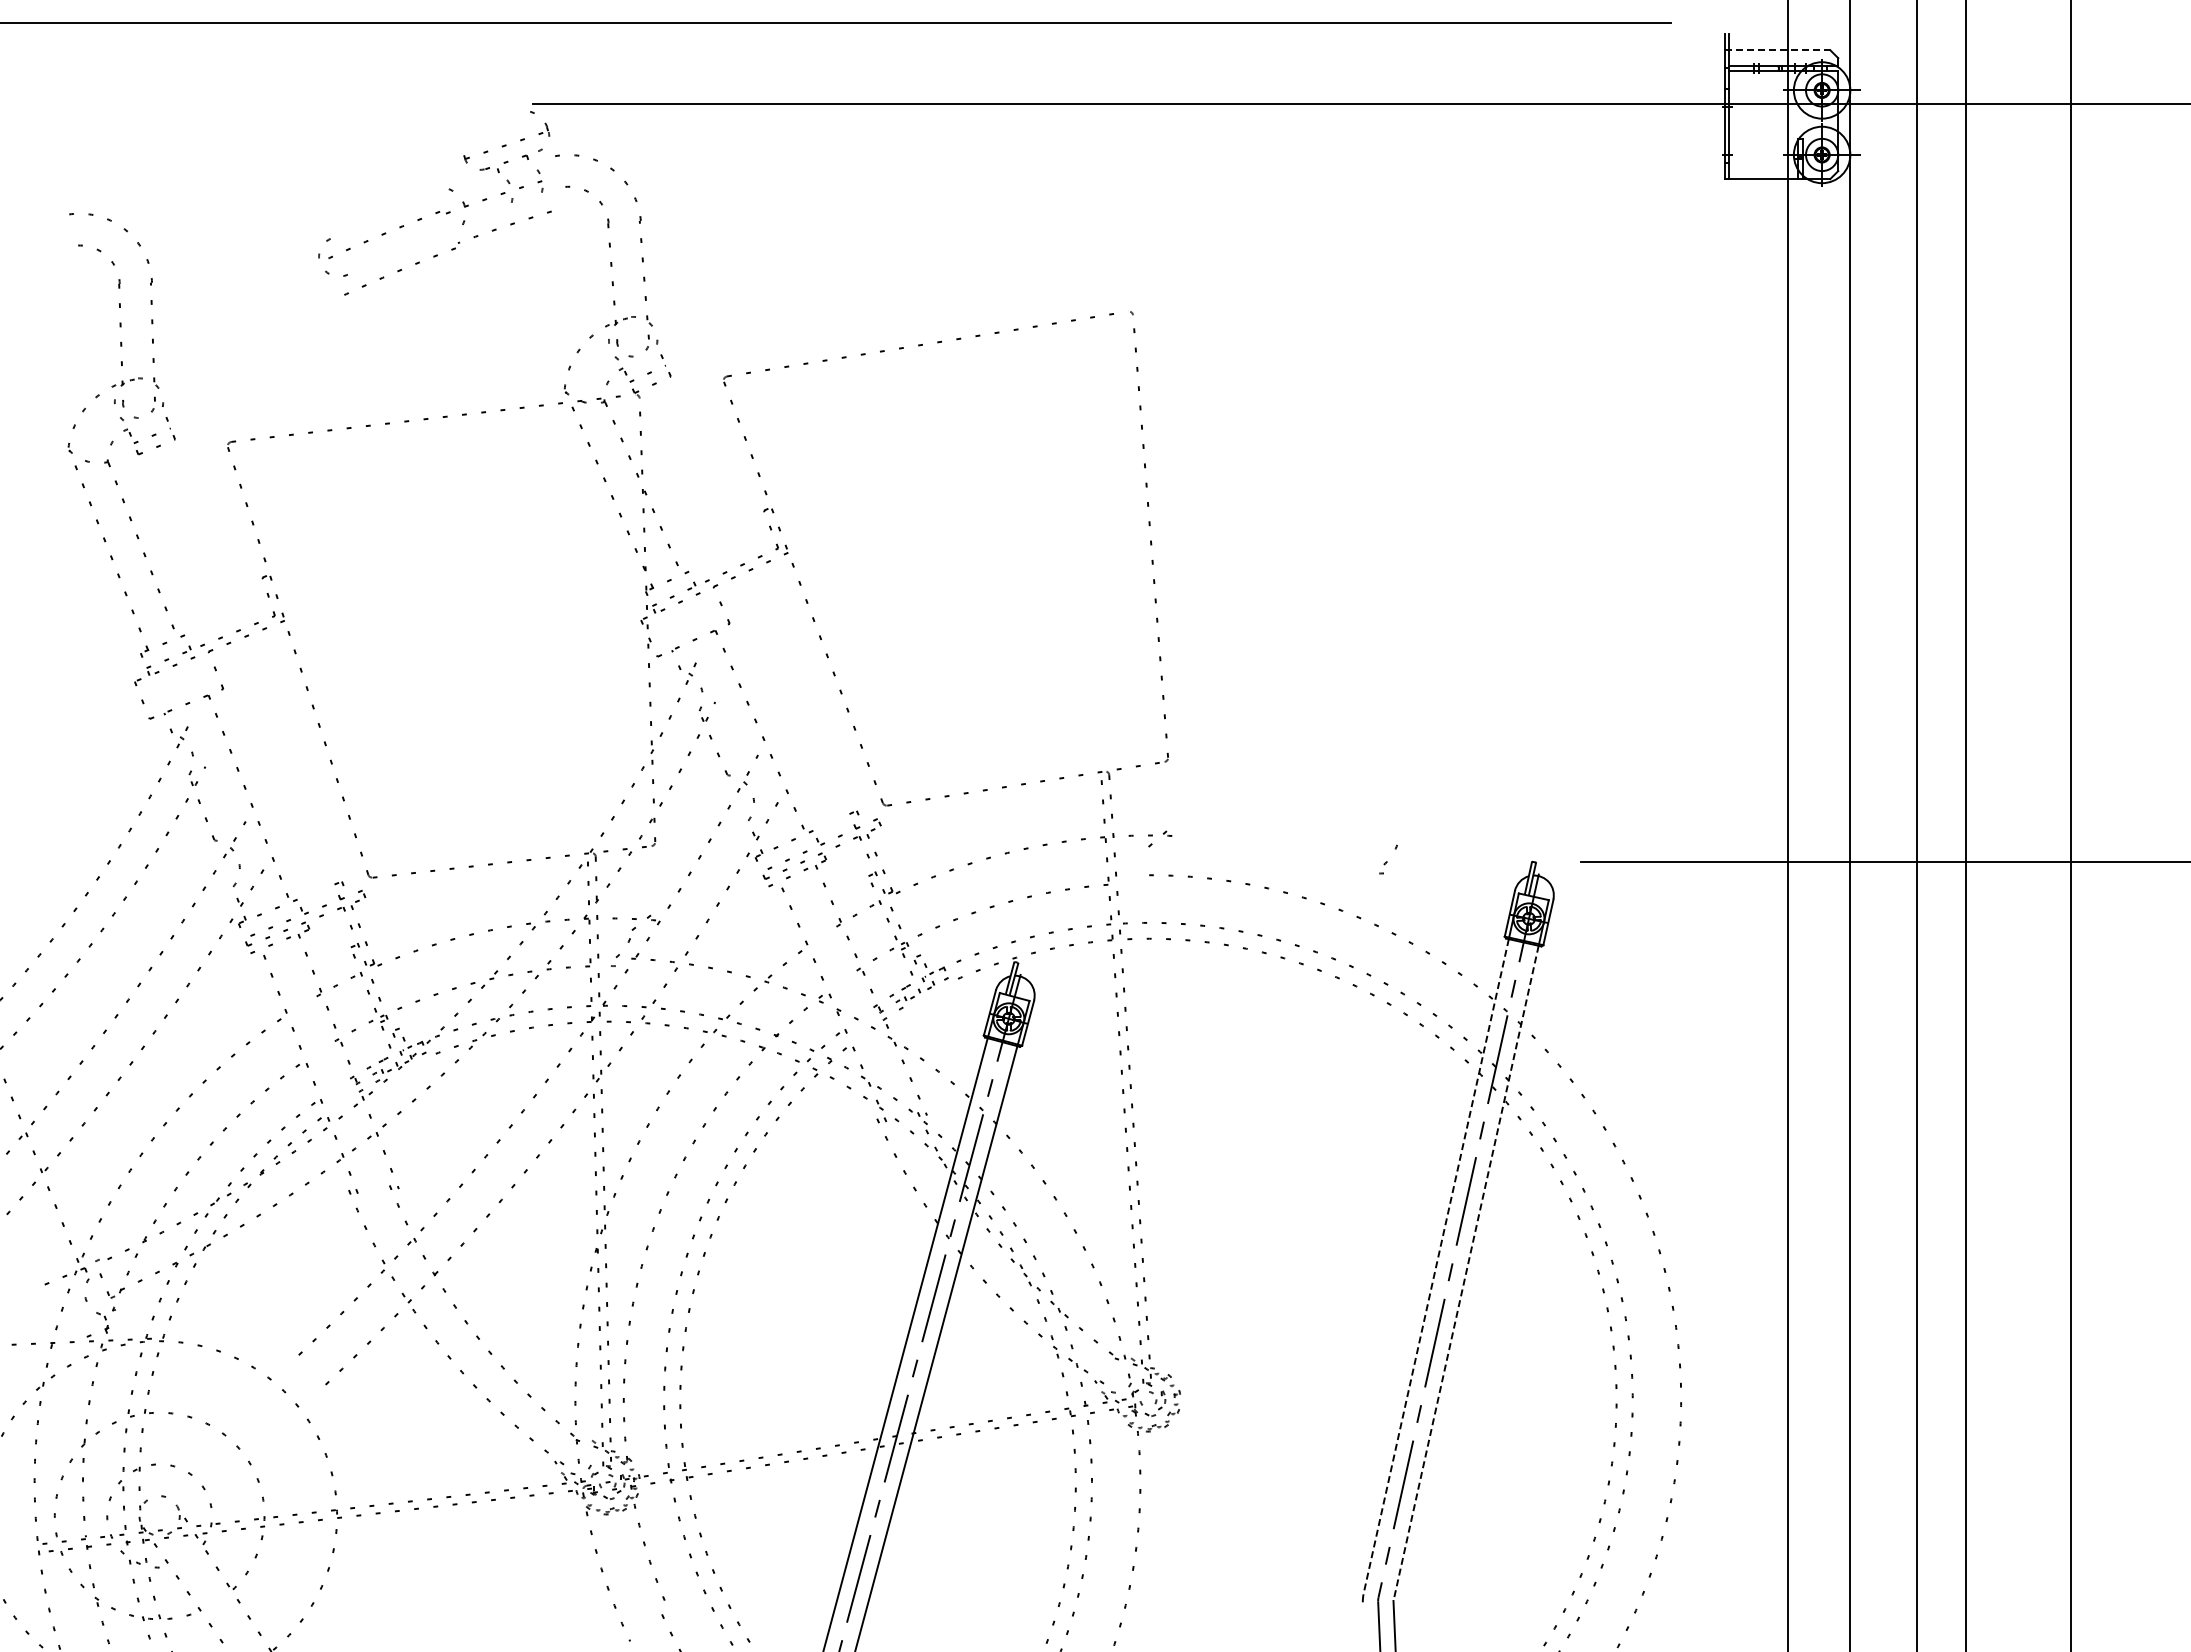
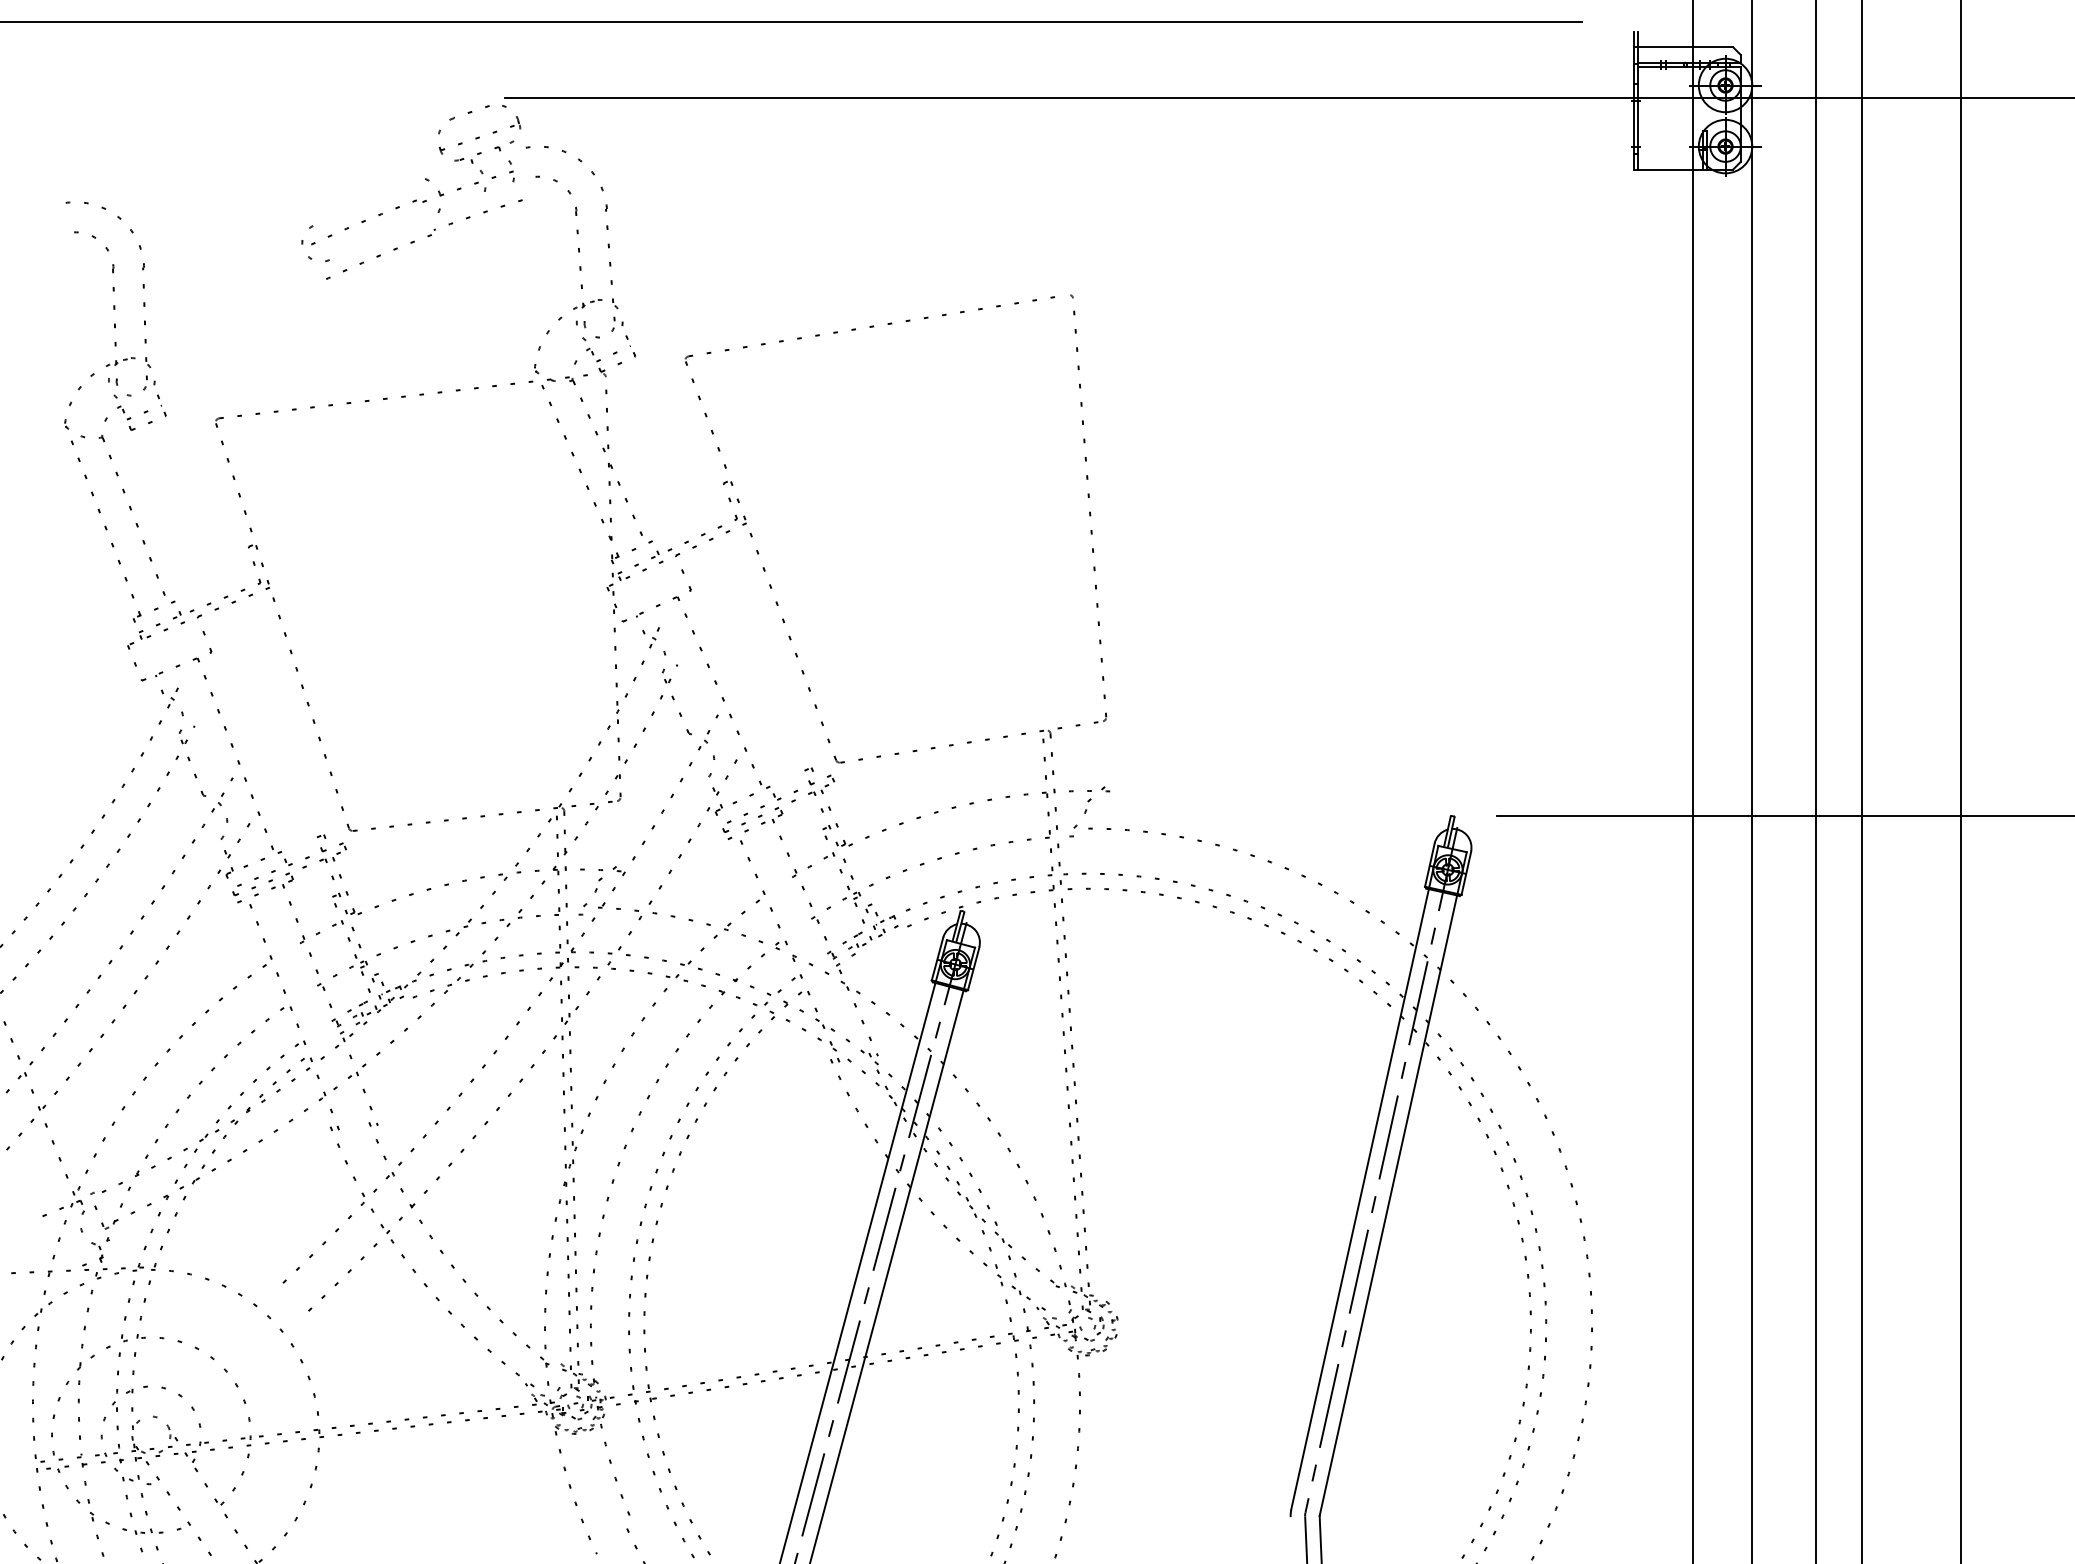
line: (1778, 50) -> (1684, 47), dashed -> solid
part: (494, 120) -> (468, 113), added
part: (1388, 859) -> (1078, 823), moved
line: (1436, 1266) -> (1360, 1199), dashed -> solid
line: (1466, 1273) -> (1388, 1205), dashed -> solid

